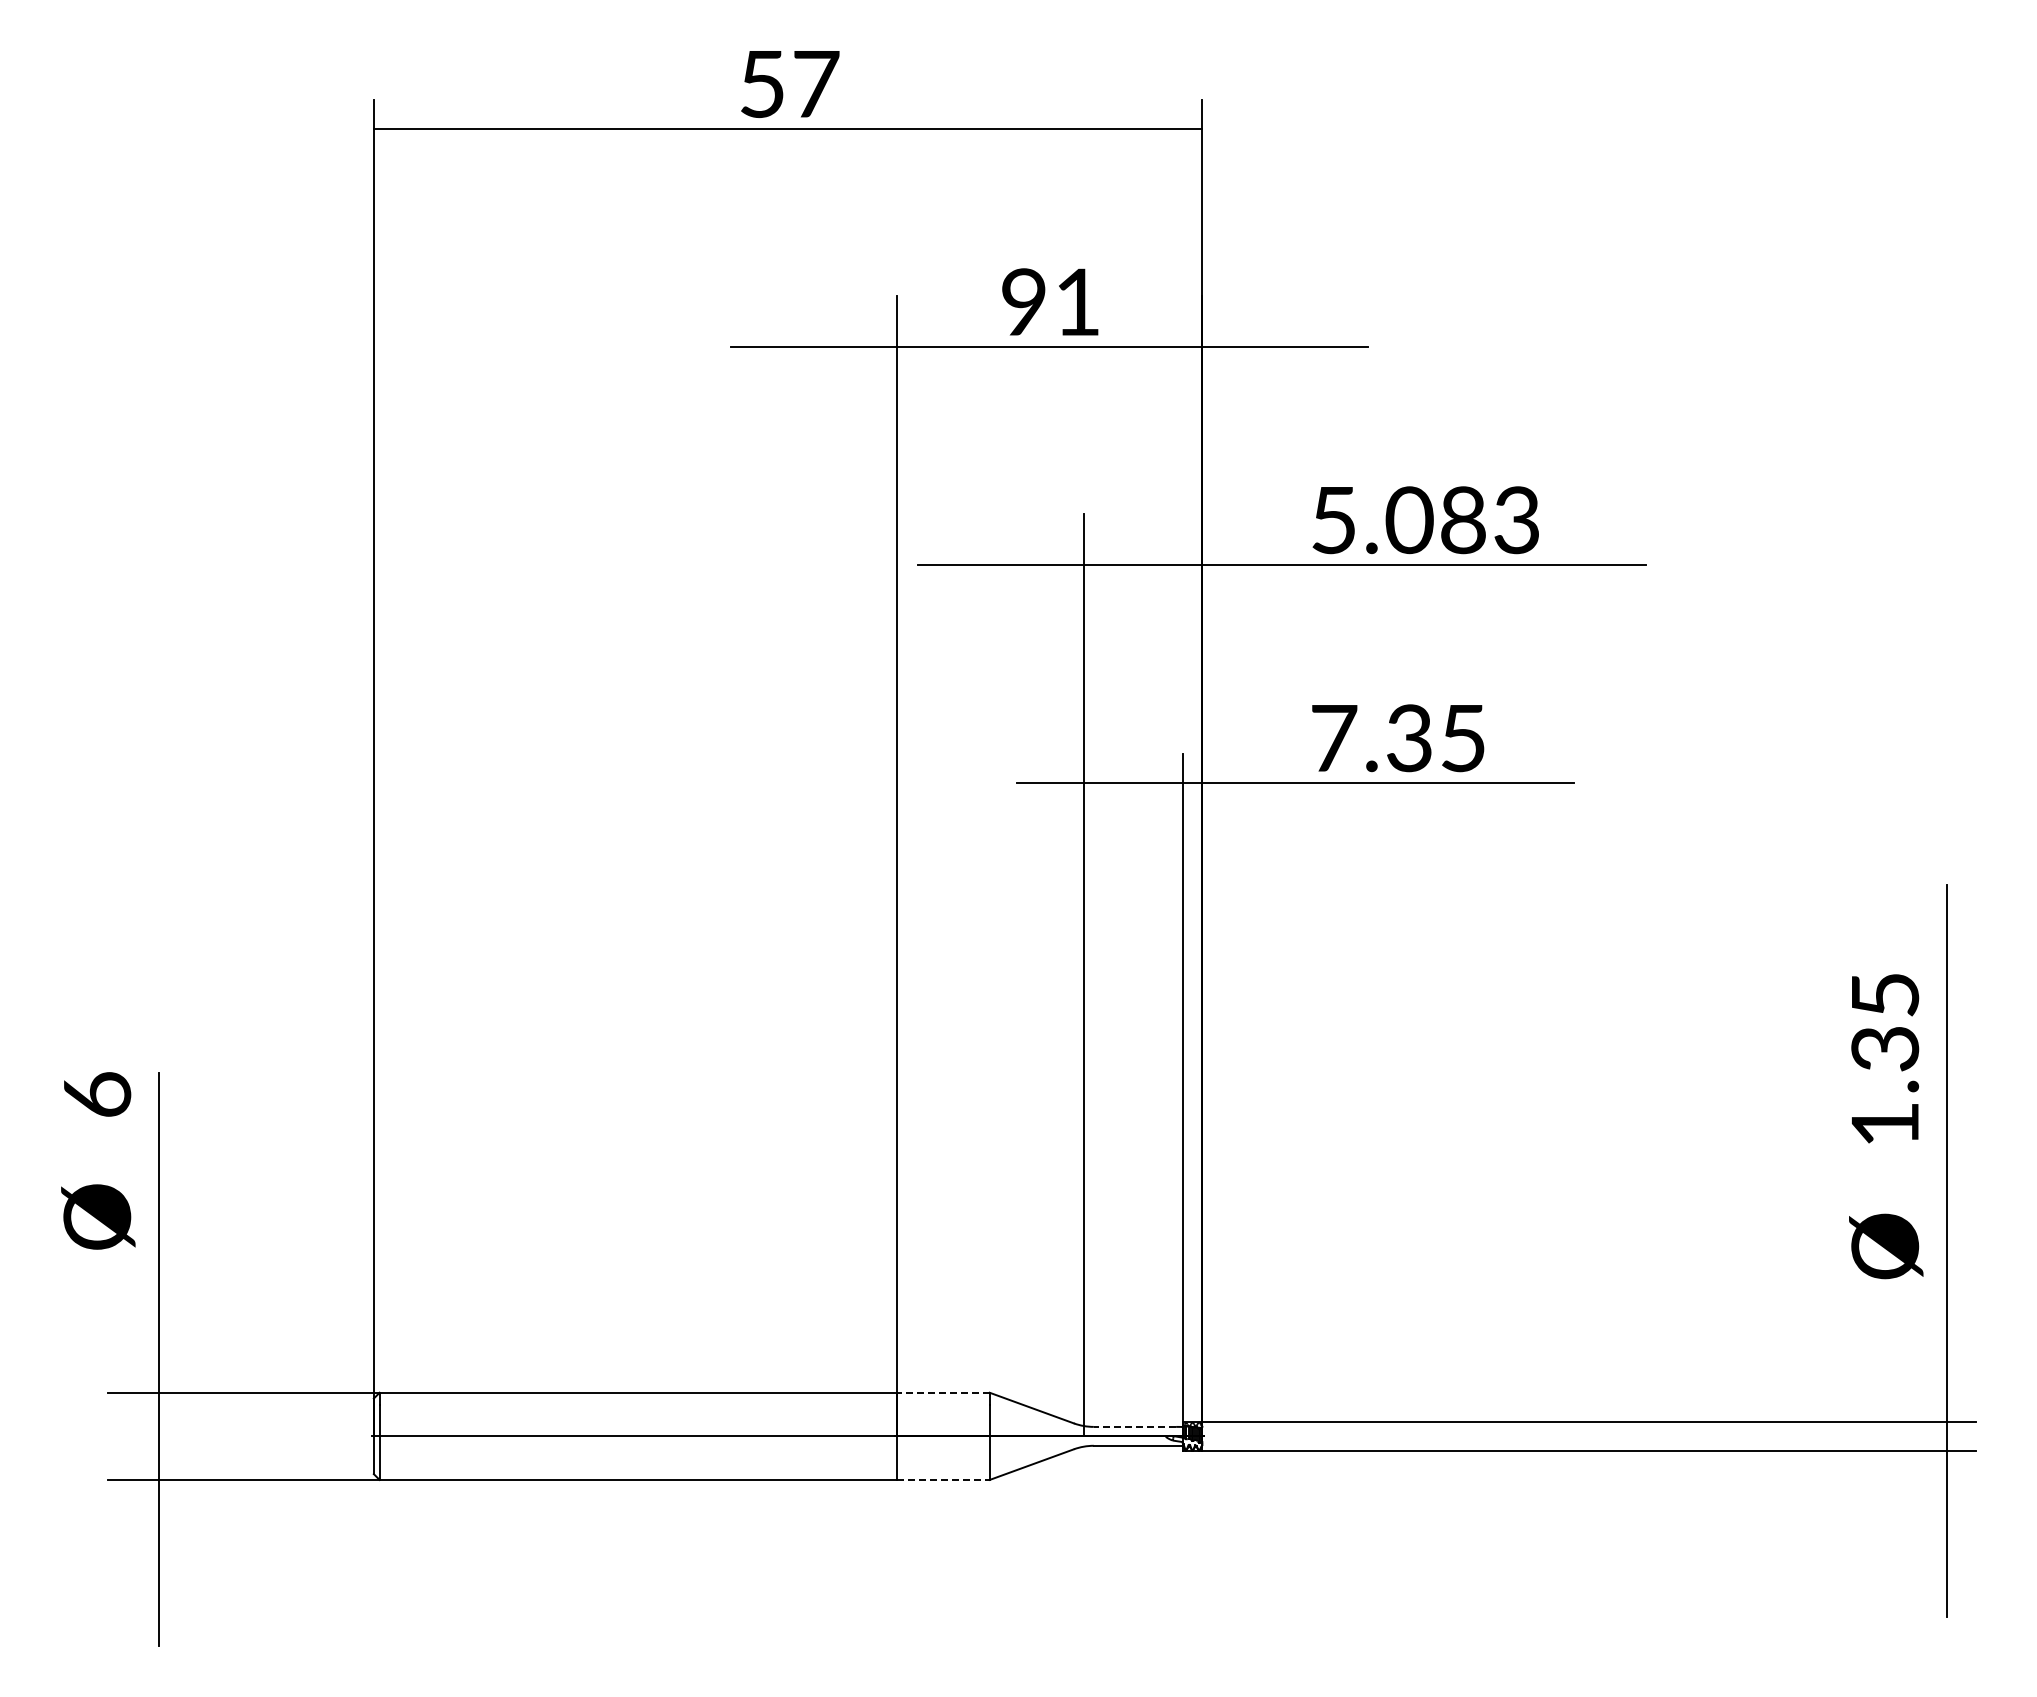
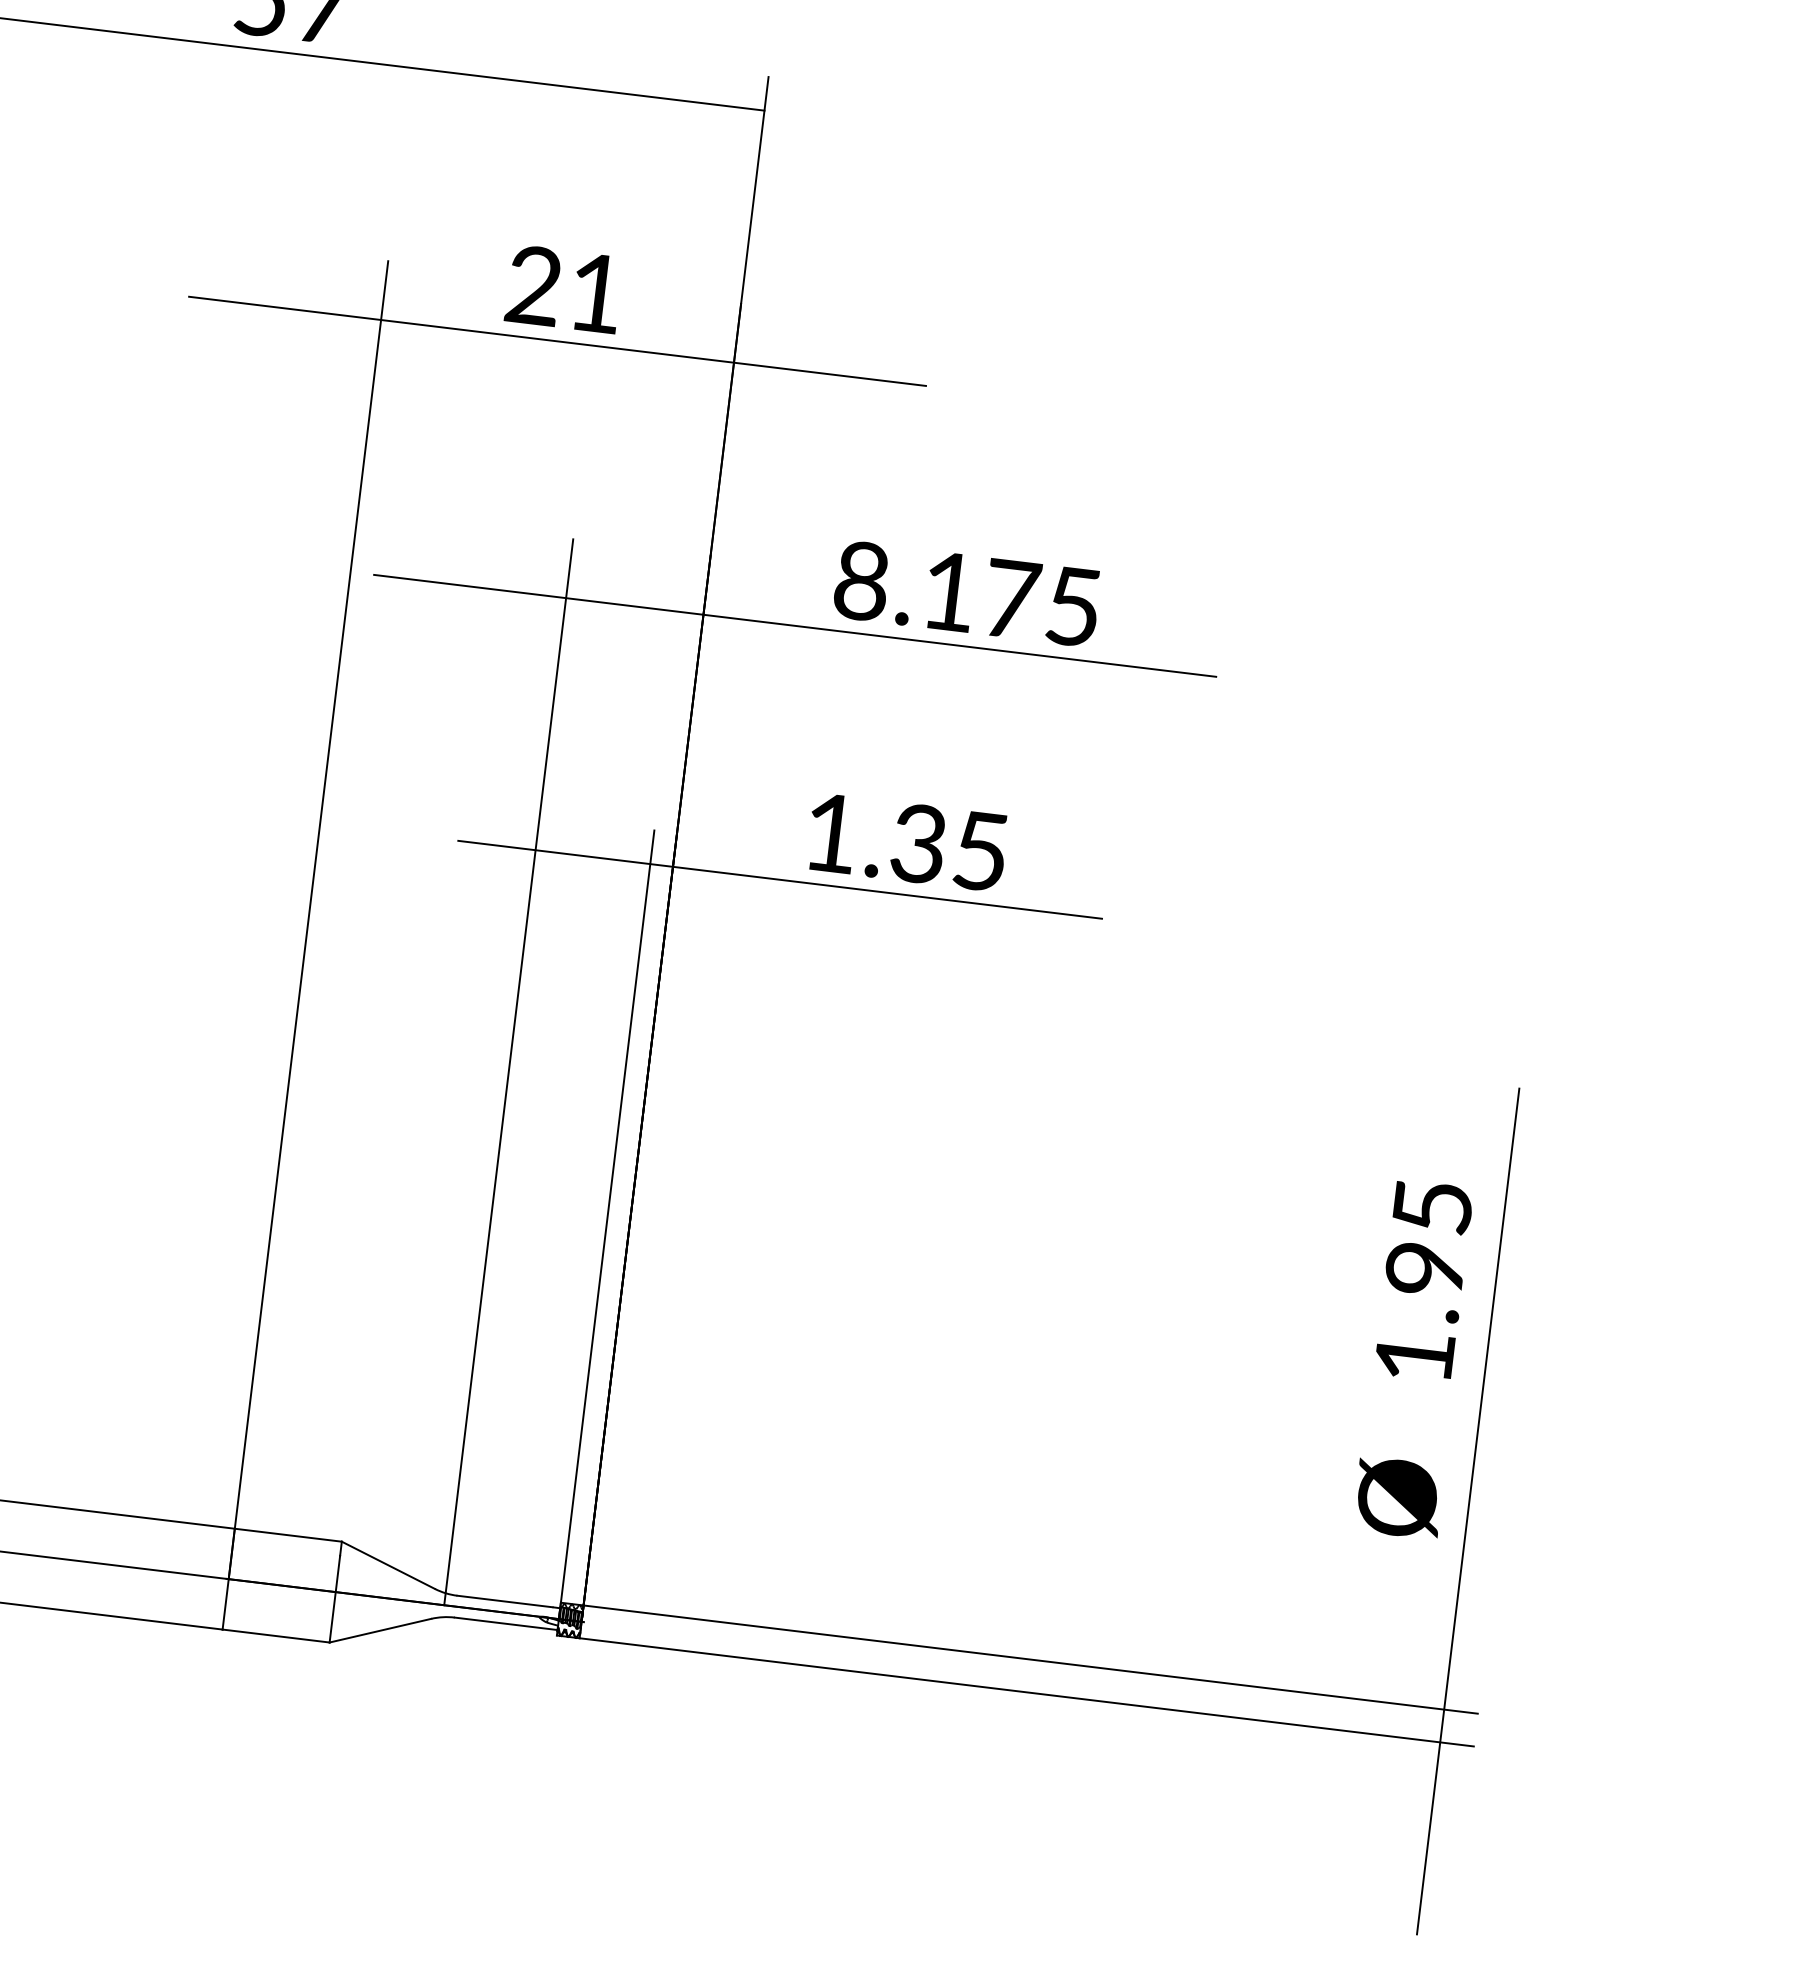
text: (1023, 301) -> (533, 284), 91 -> 21
text: (1424, 520) -> (966, 594), 5.083 -> 8.175
text: (1334, 738) -> (831, 833), 7.35 -> 1.35
text: (1885, 1049) -> (1425, 1270), 1.35 -> 1.95
line: (942, 1392) -> (287, 1534), dashed -> solid
line: (1134, 1426) -> (504, 1600), dashed -> solid
line: (943, 1479) -> (276, 1635), dashed -> solid

